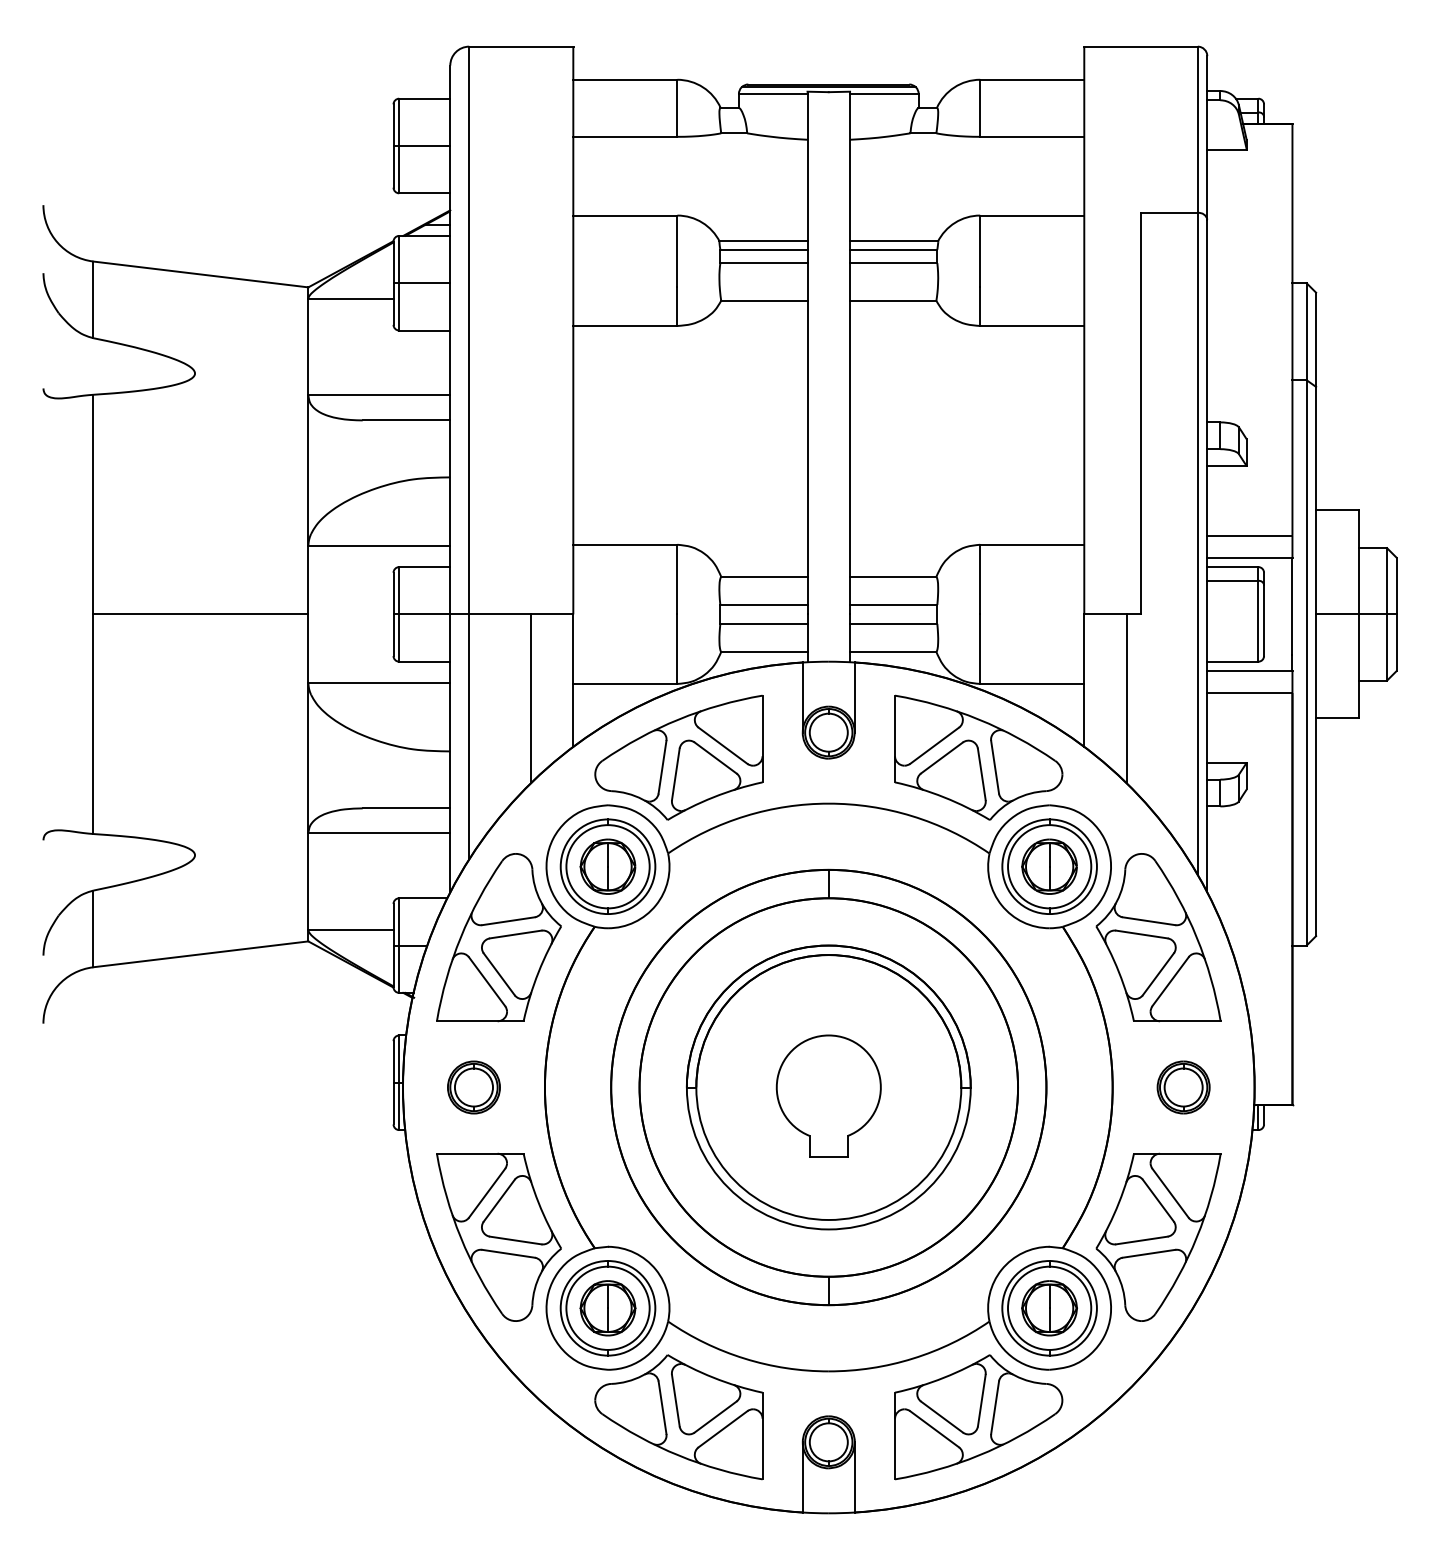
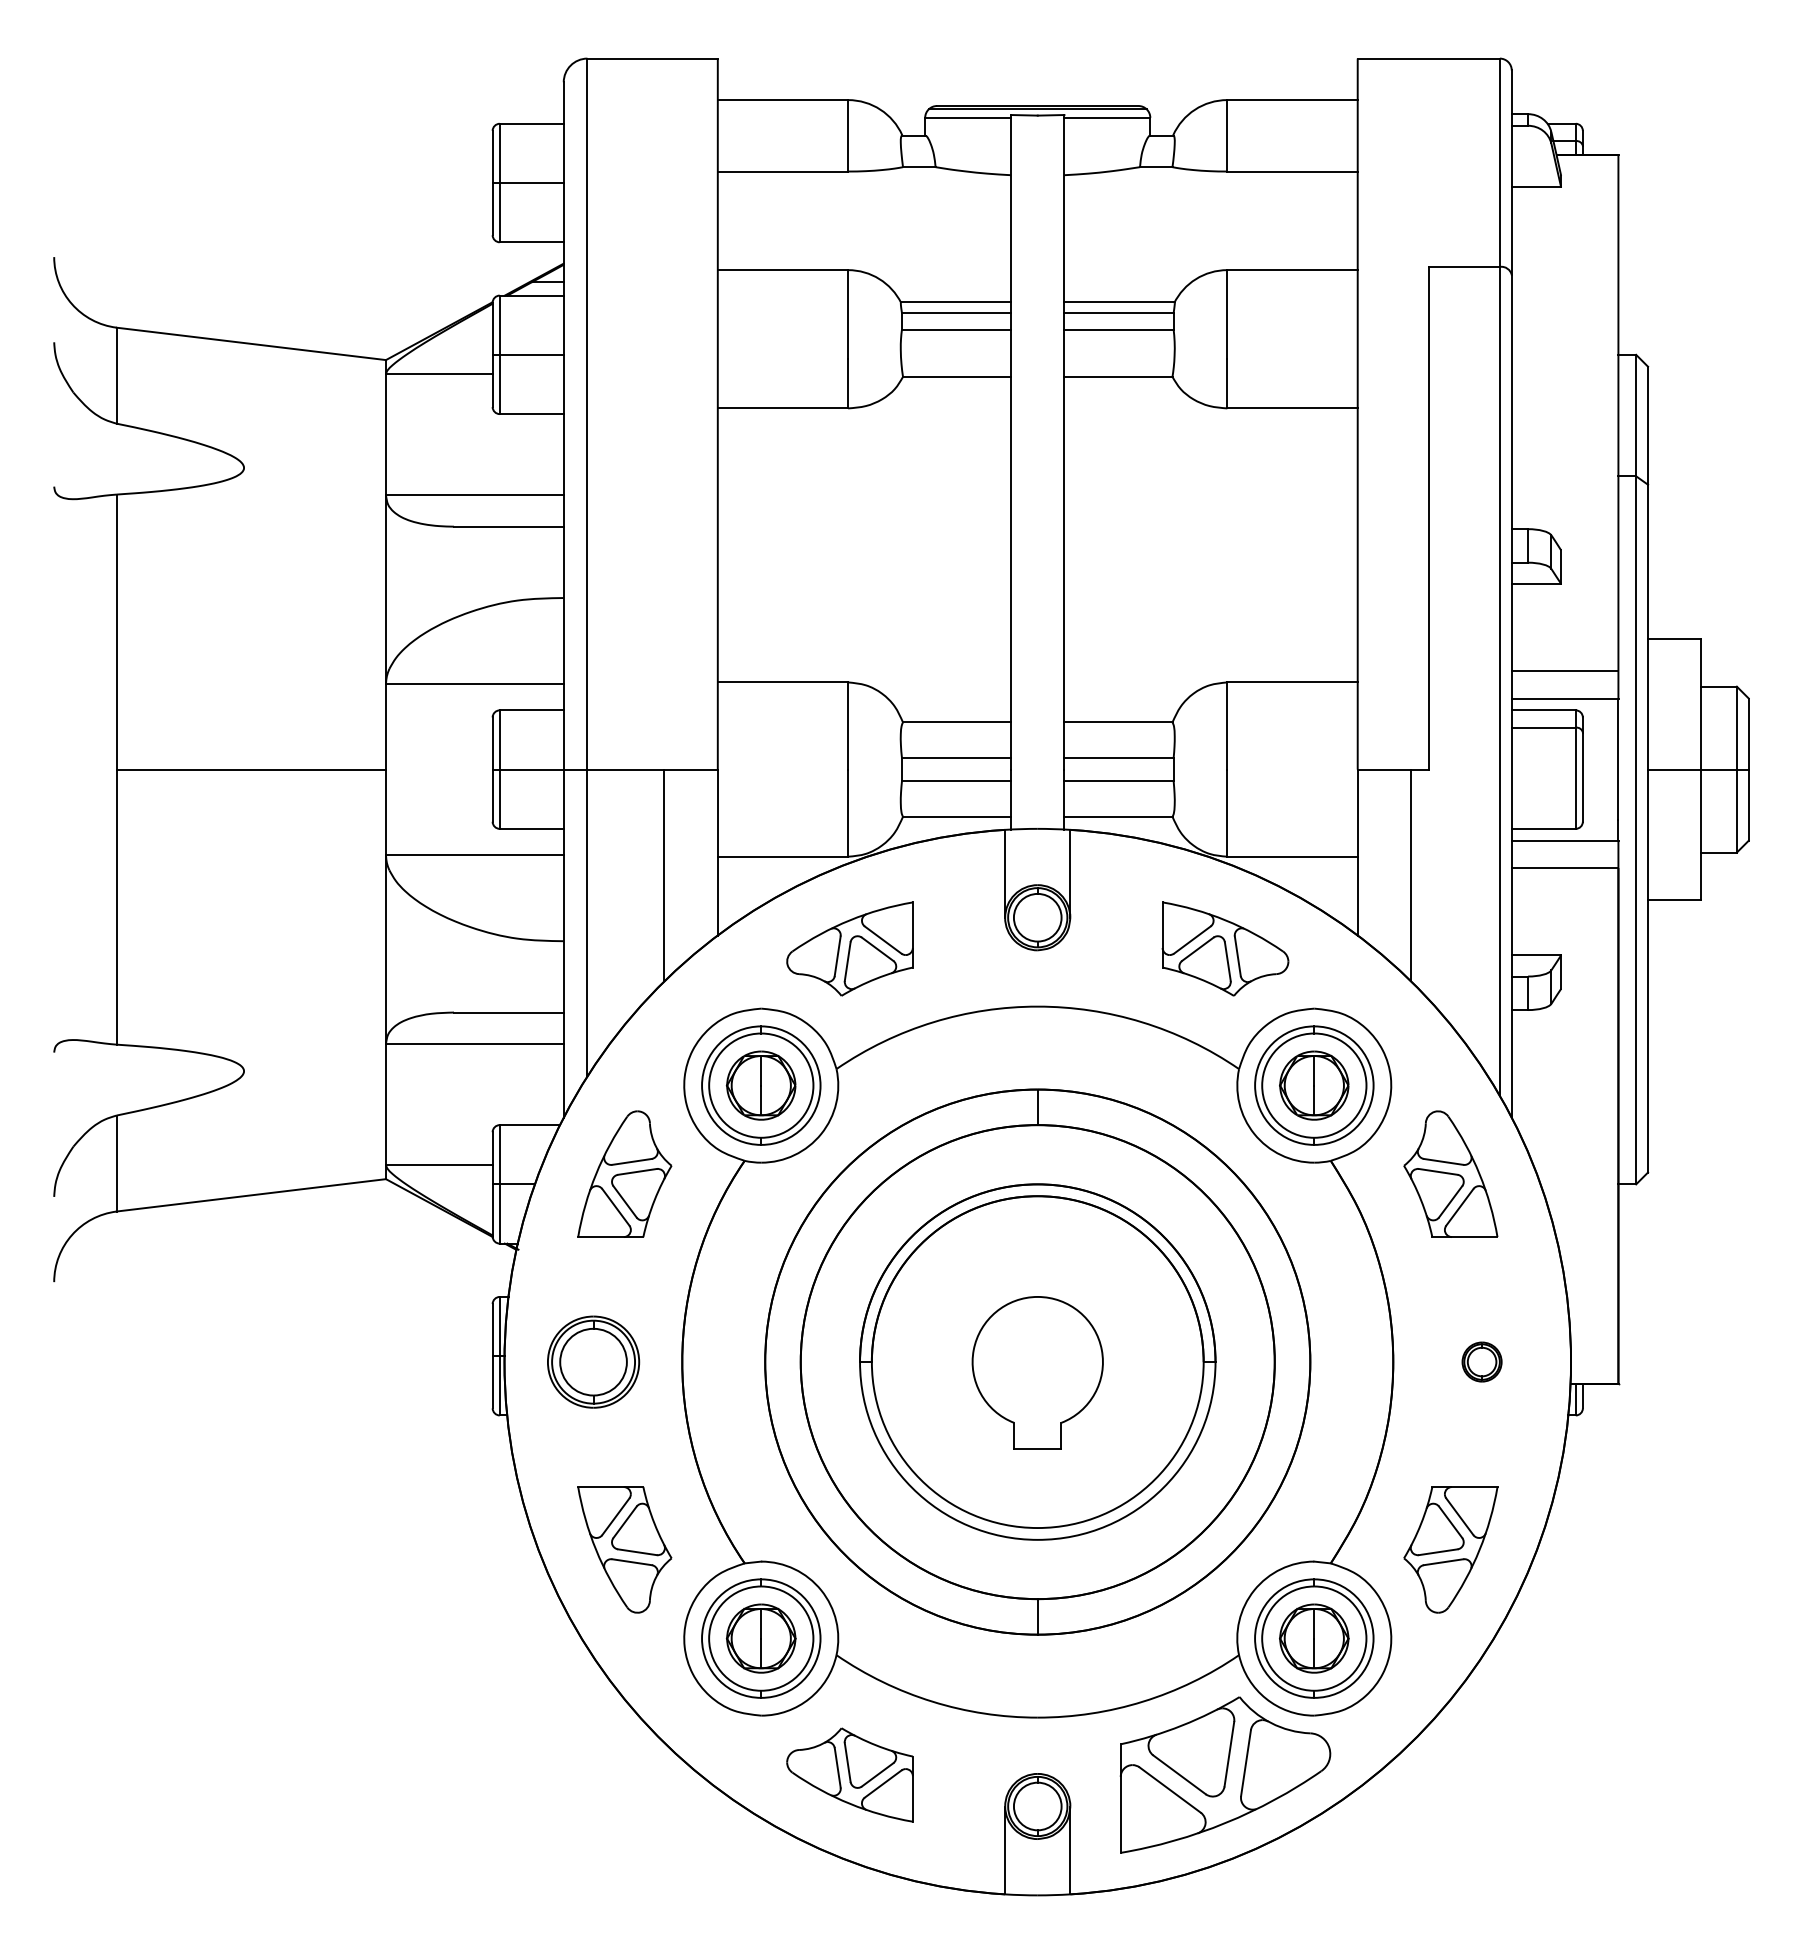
part: (678, 757) -> (849, 948), size x0.6
part: (978, 757) -> (1225, 948), size x0.6
part: (498, 936) -> (624, 1173), size x0.6
part: (1158, 936) -> (1450, 1173), size x0.6
part: (473, 1087) -> (592, 1361), size x1.4
part: (1183, 1087) -> (1481, 1361), size x0.6
part: (498, 1237) -> (624, 1549), size x0.6
part: (1158, 1237) -> (1450, 1549), size x0.6
part: (678, 1416) -> (849, 1774), size x0.6

